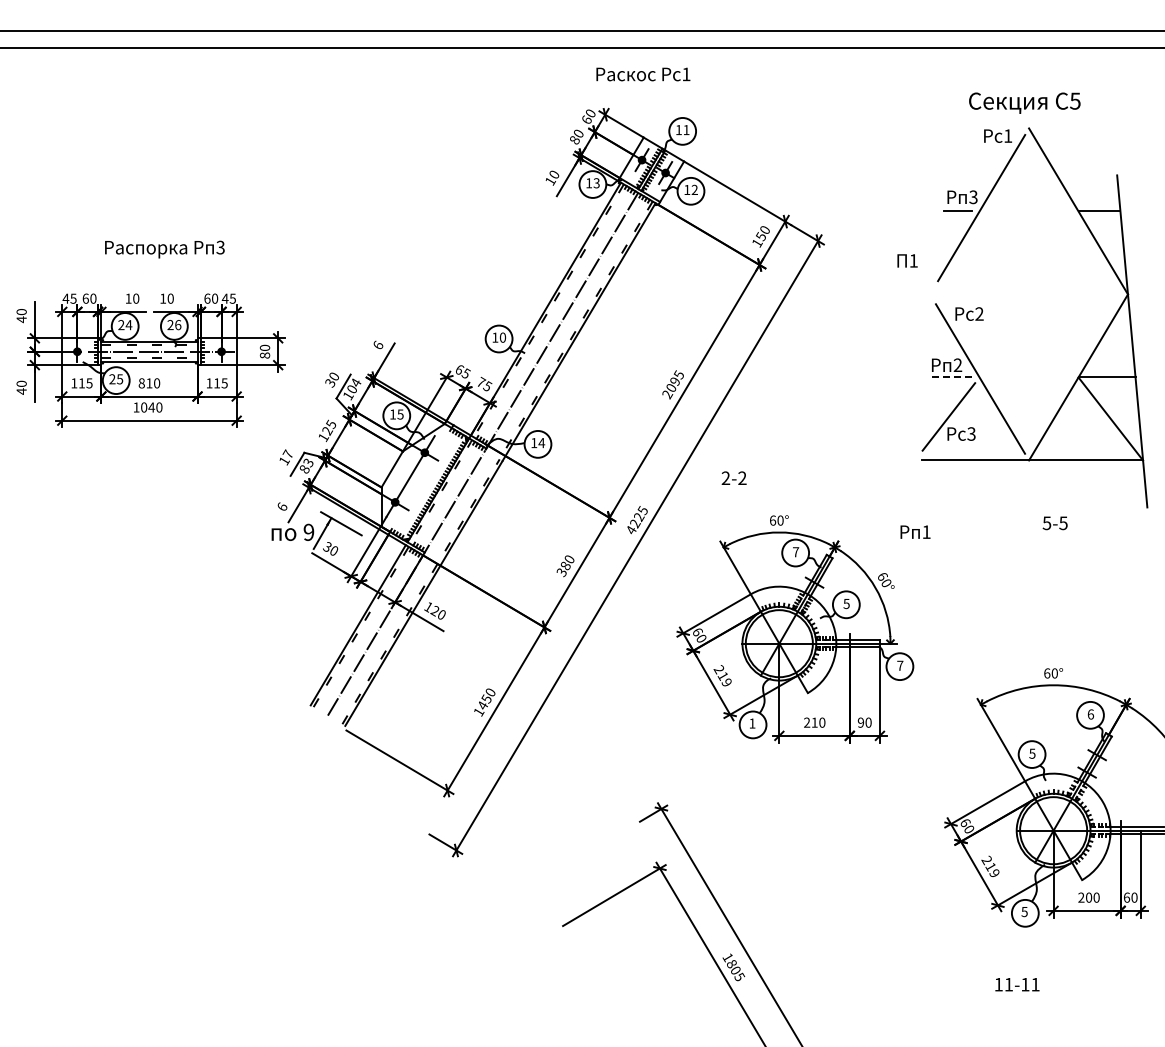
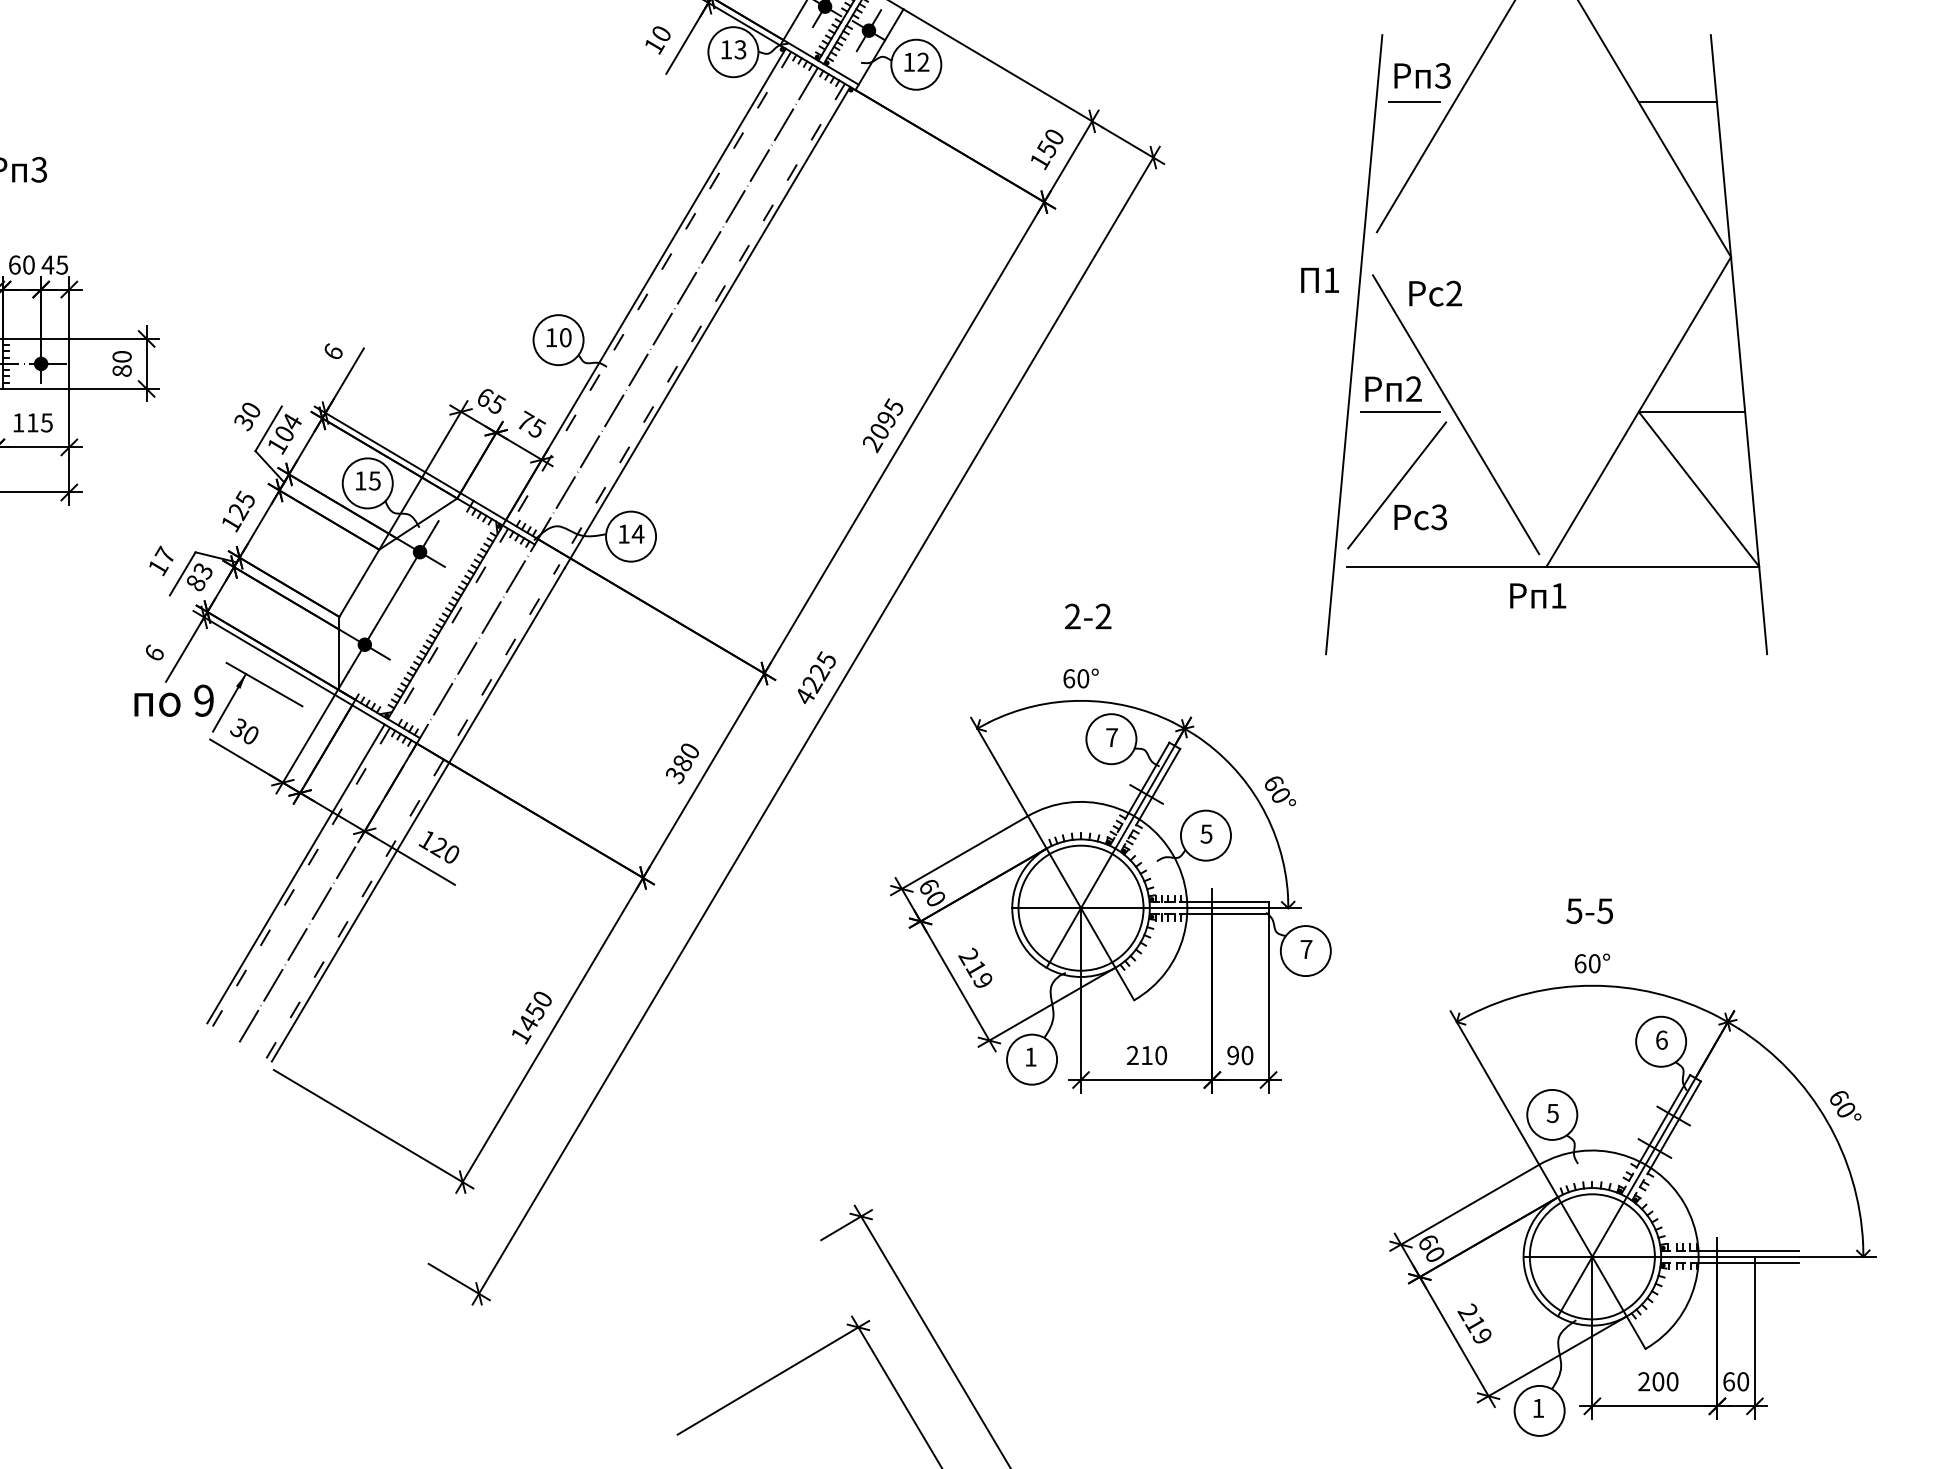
text: (907, 260) -> (1319, 279), moved
line: (925, 341) -> (1353, 344), added
line: (950, 377) -> (1400, 411), dashed -> solid
text: (733, 477) -> (1086, 615), moved
text: (1054, 523) -> (1588, 911), moved
text: (915, 531) -> (1538, 594), moved
text: (1024, 912) -> (1538, 1409), 5 -> 1

